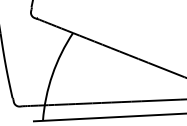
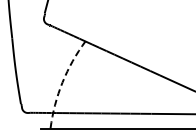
arc: (52, 74) -> (62, 82), solid -> dashed

